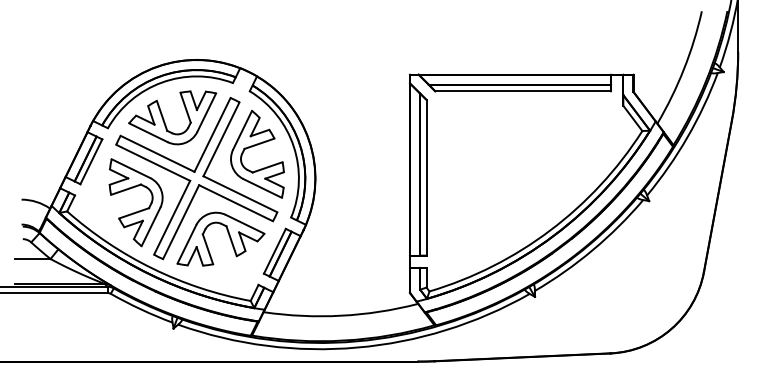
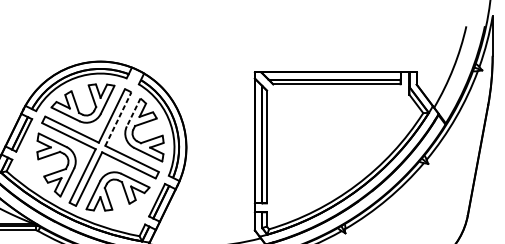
line: (242, 130) -> (133, 112), solid -> dashed
line: (221, 138) -> (118, 118), solid -> dashed

